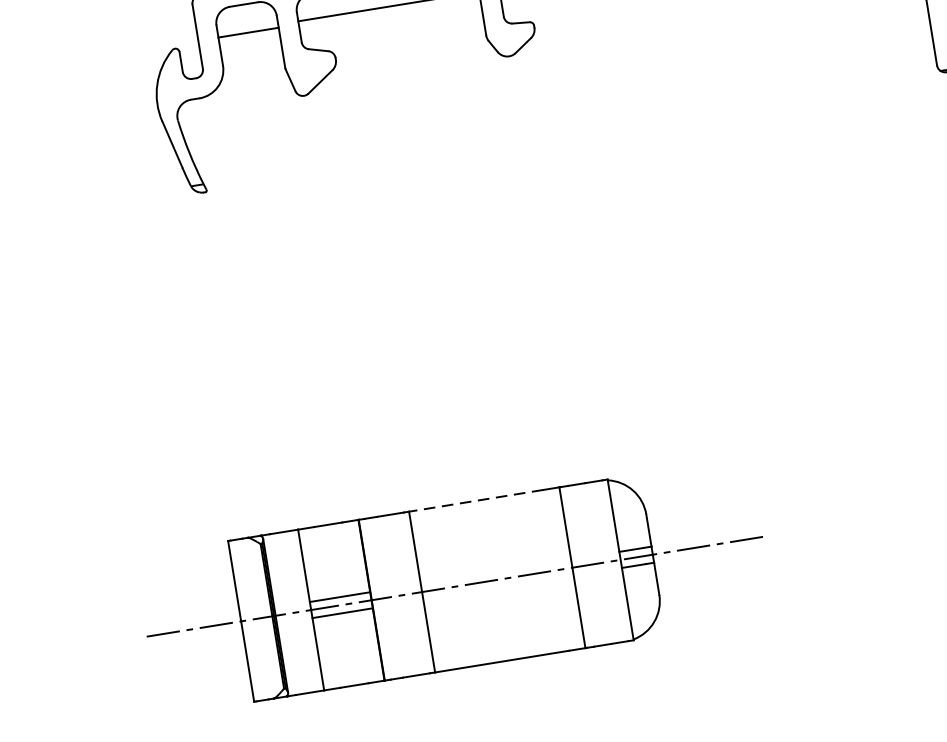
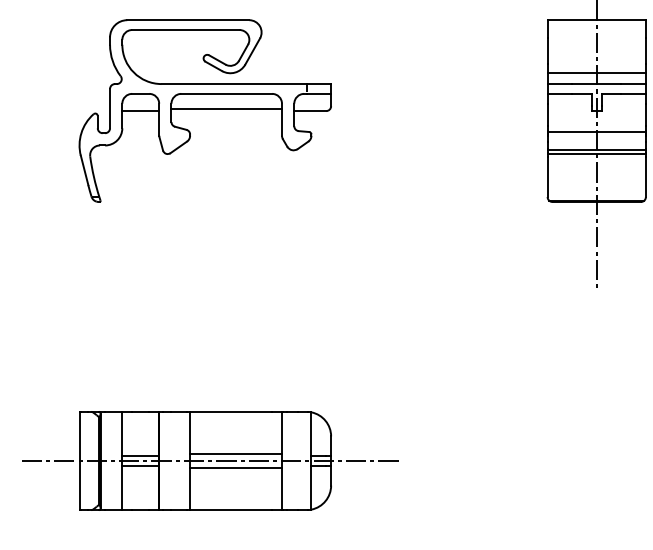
line: (475, 500) -> (230, 411), dashed -> solid
line: (495, 567) -> (236, 453), added
line: (499, 592) -> (236, 468), added

